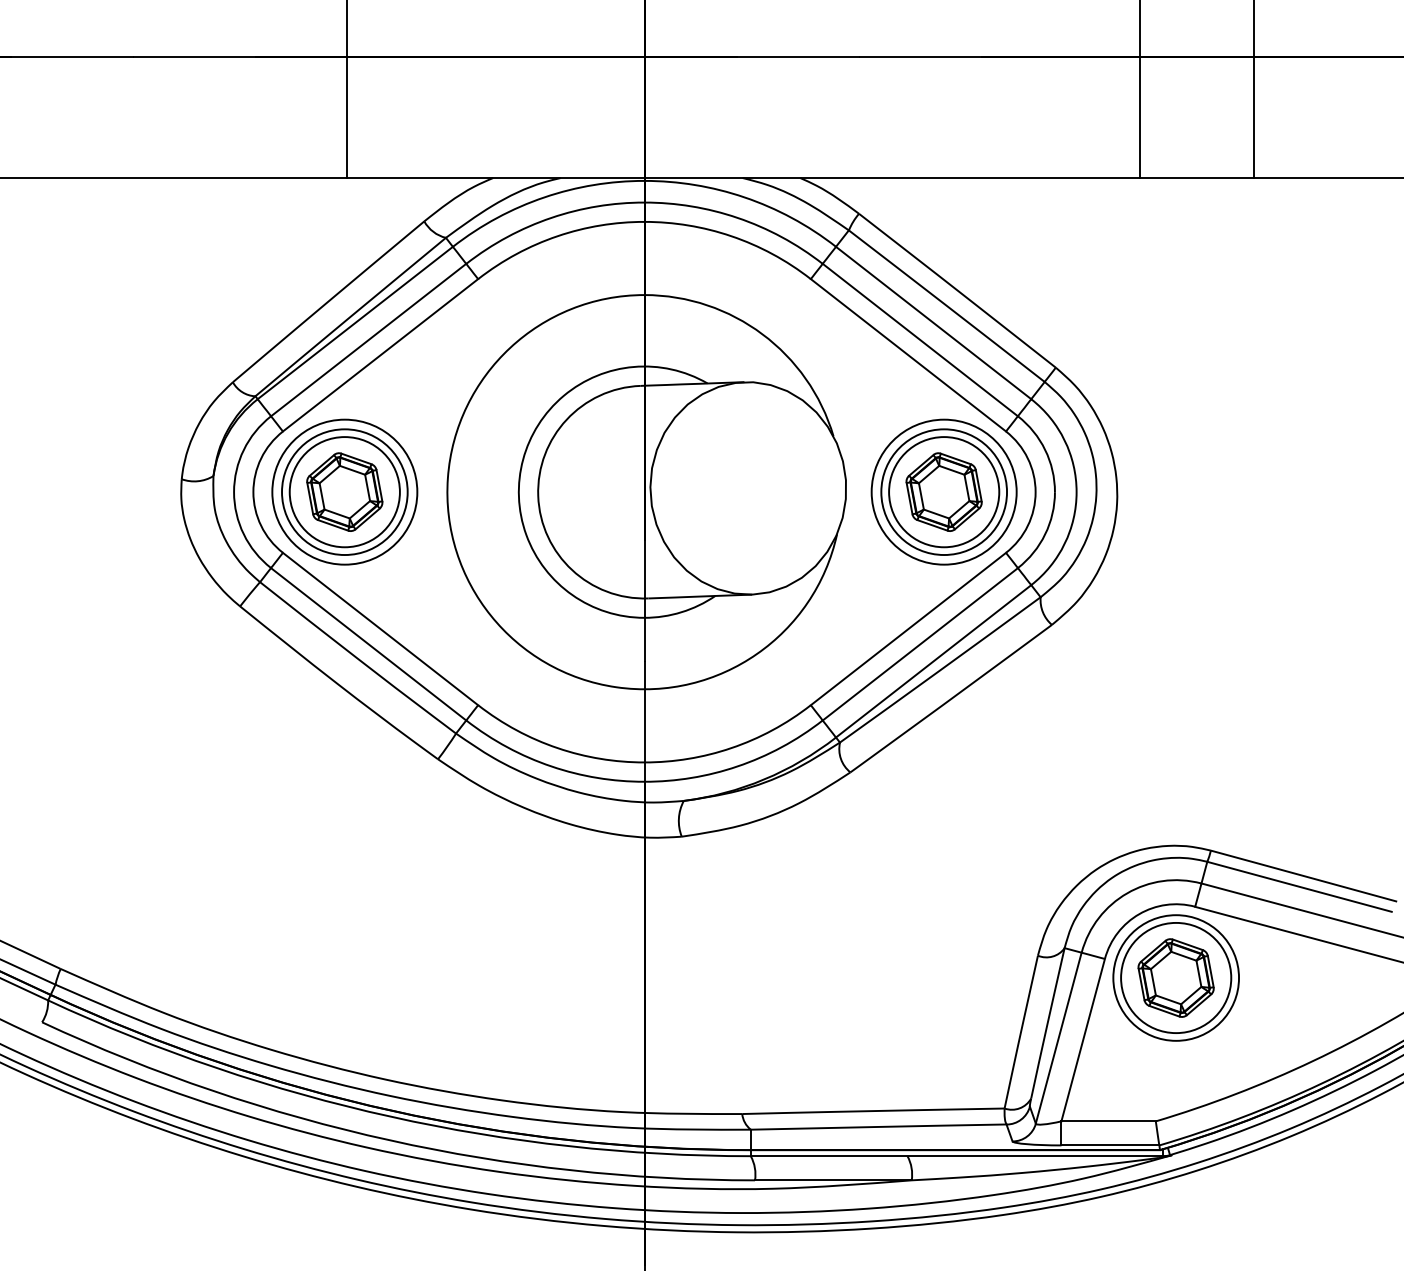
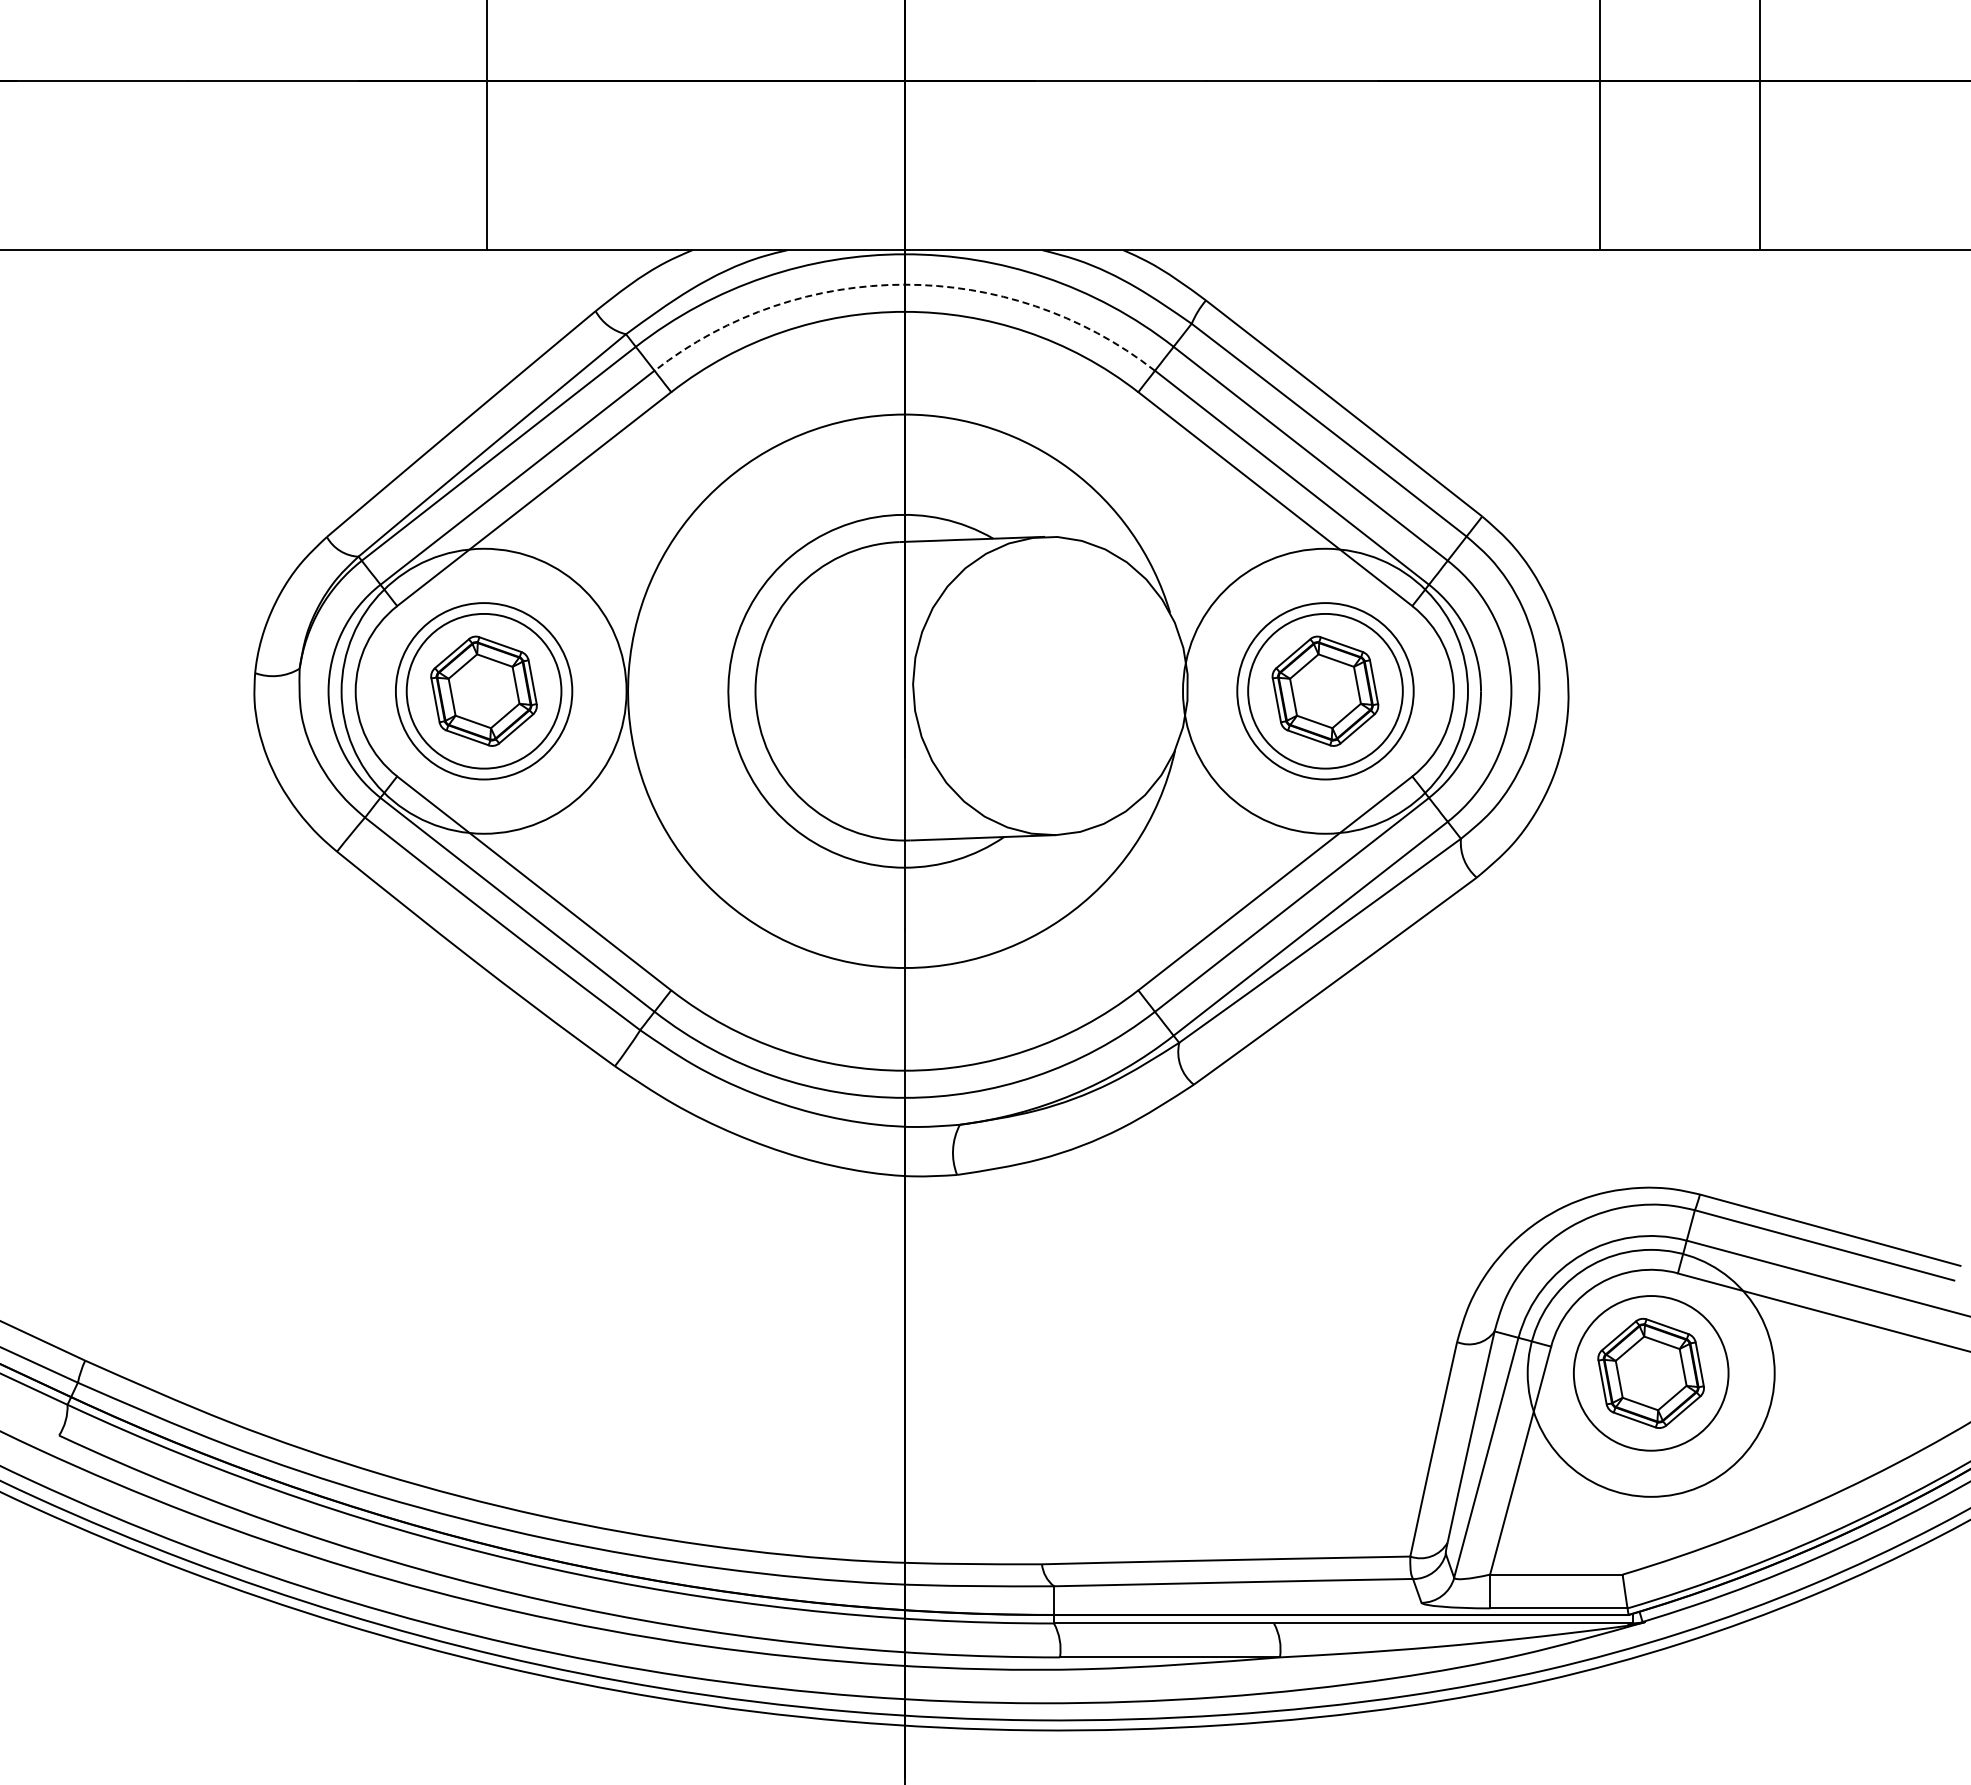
arc: (644, 202) -> (904, 284), solid -> dashed
circle: (344, 492) -> (483, 691), size x1.4
circle: (944, 492) -> (1325, 691), size x1.4
circle: (1175, 978) -> (1650, 1373), size x1.4

